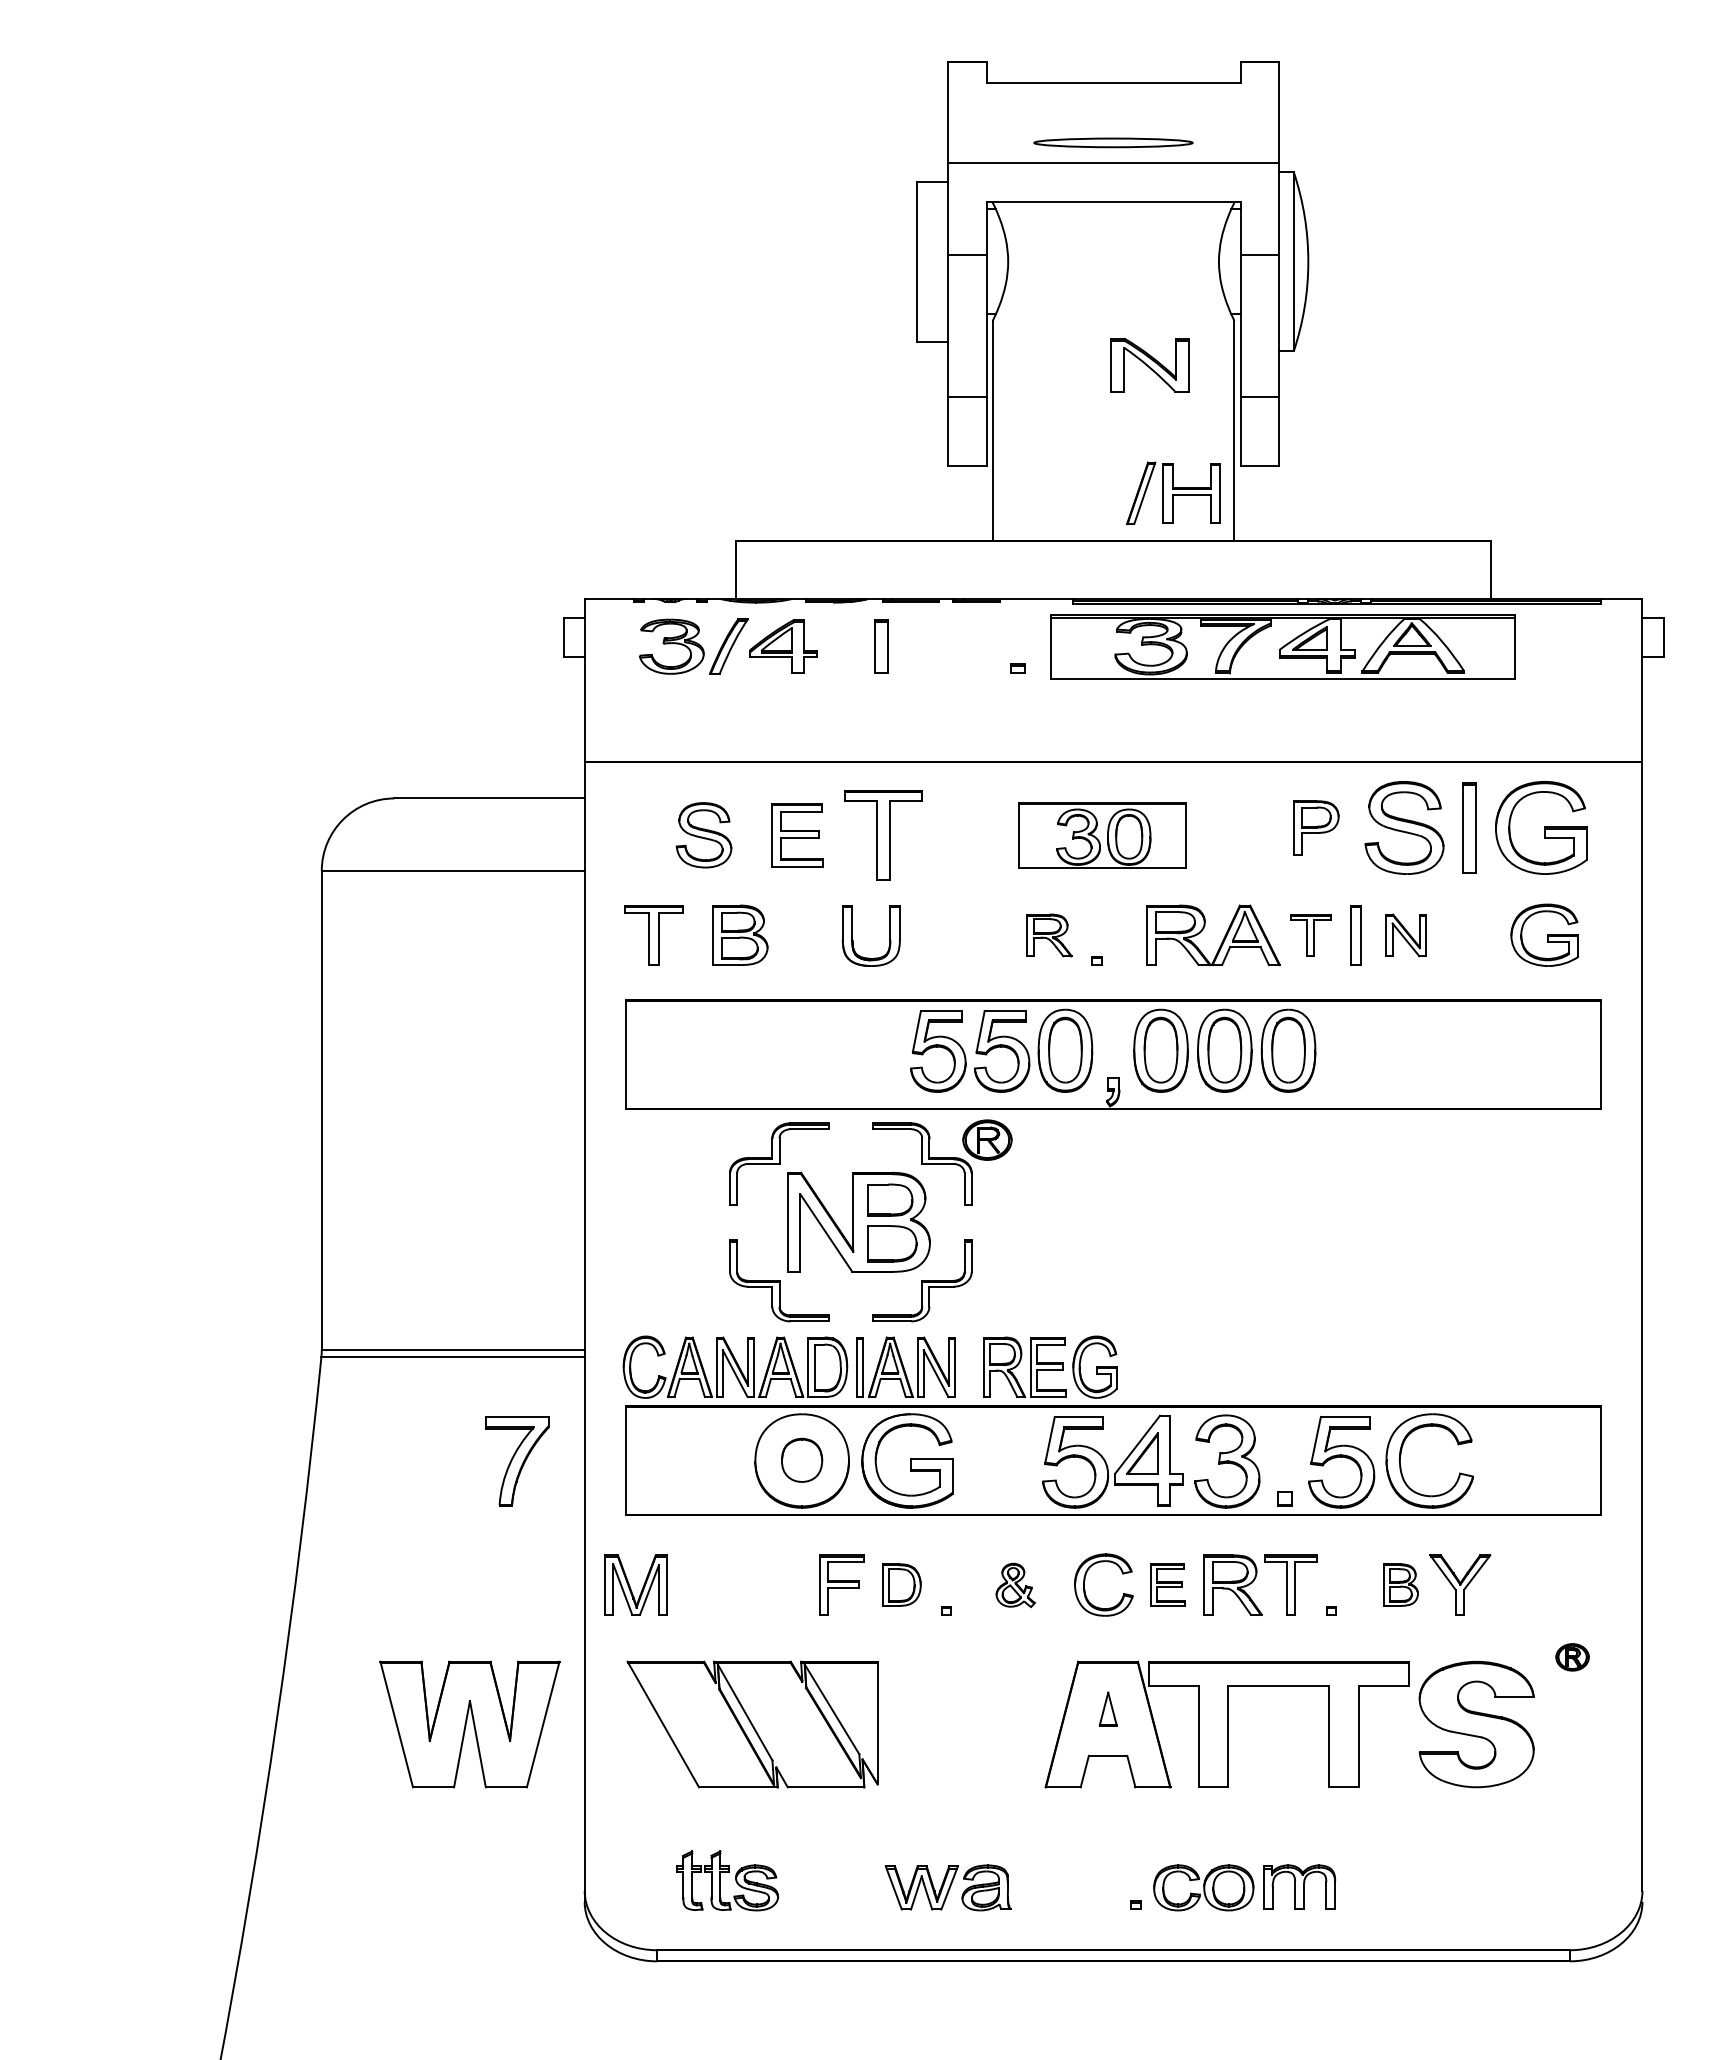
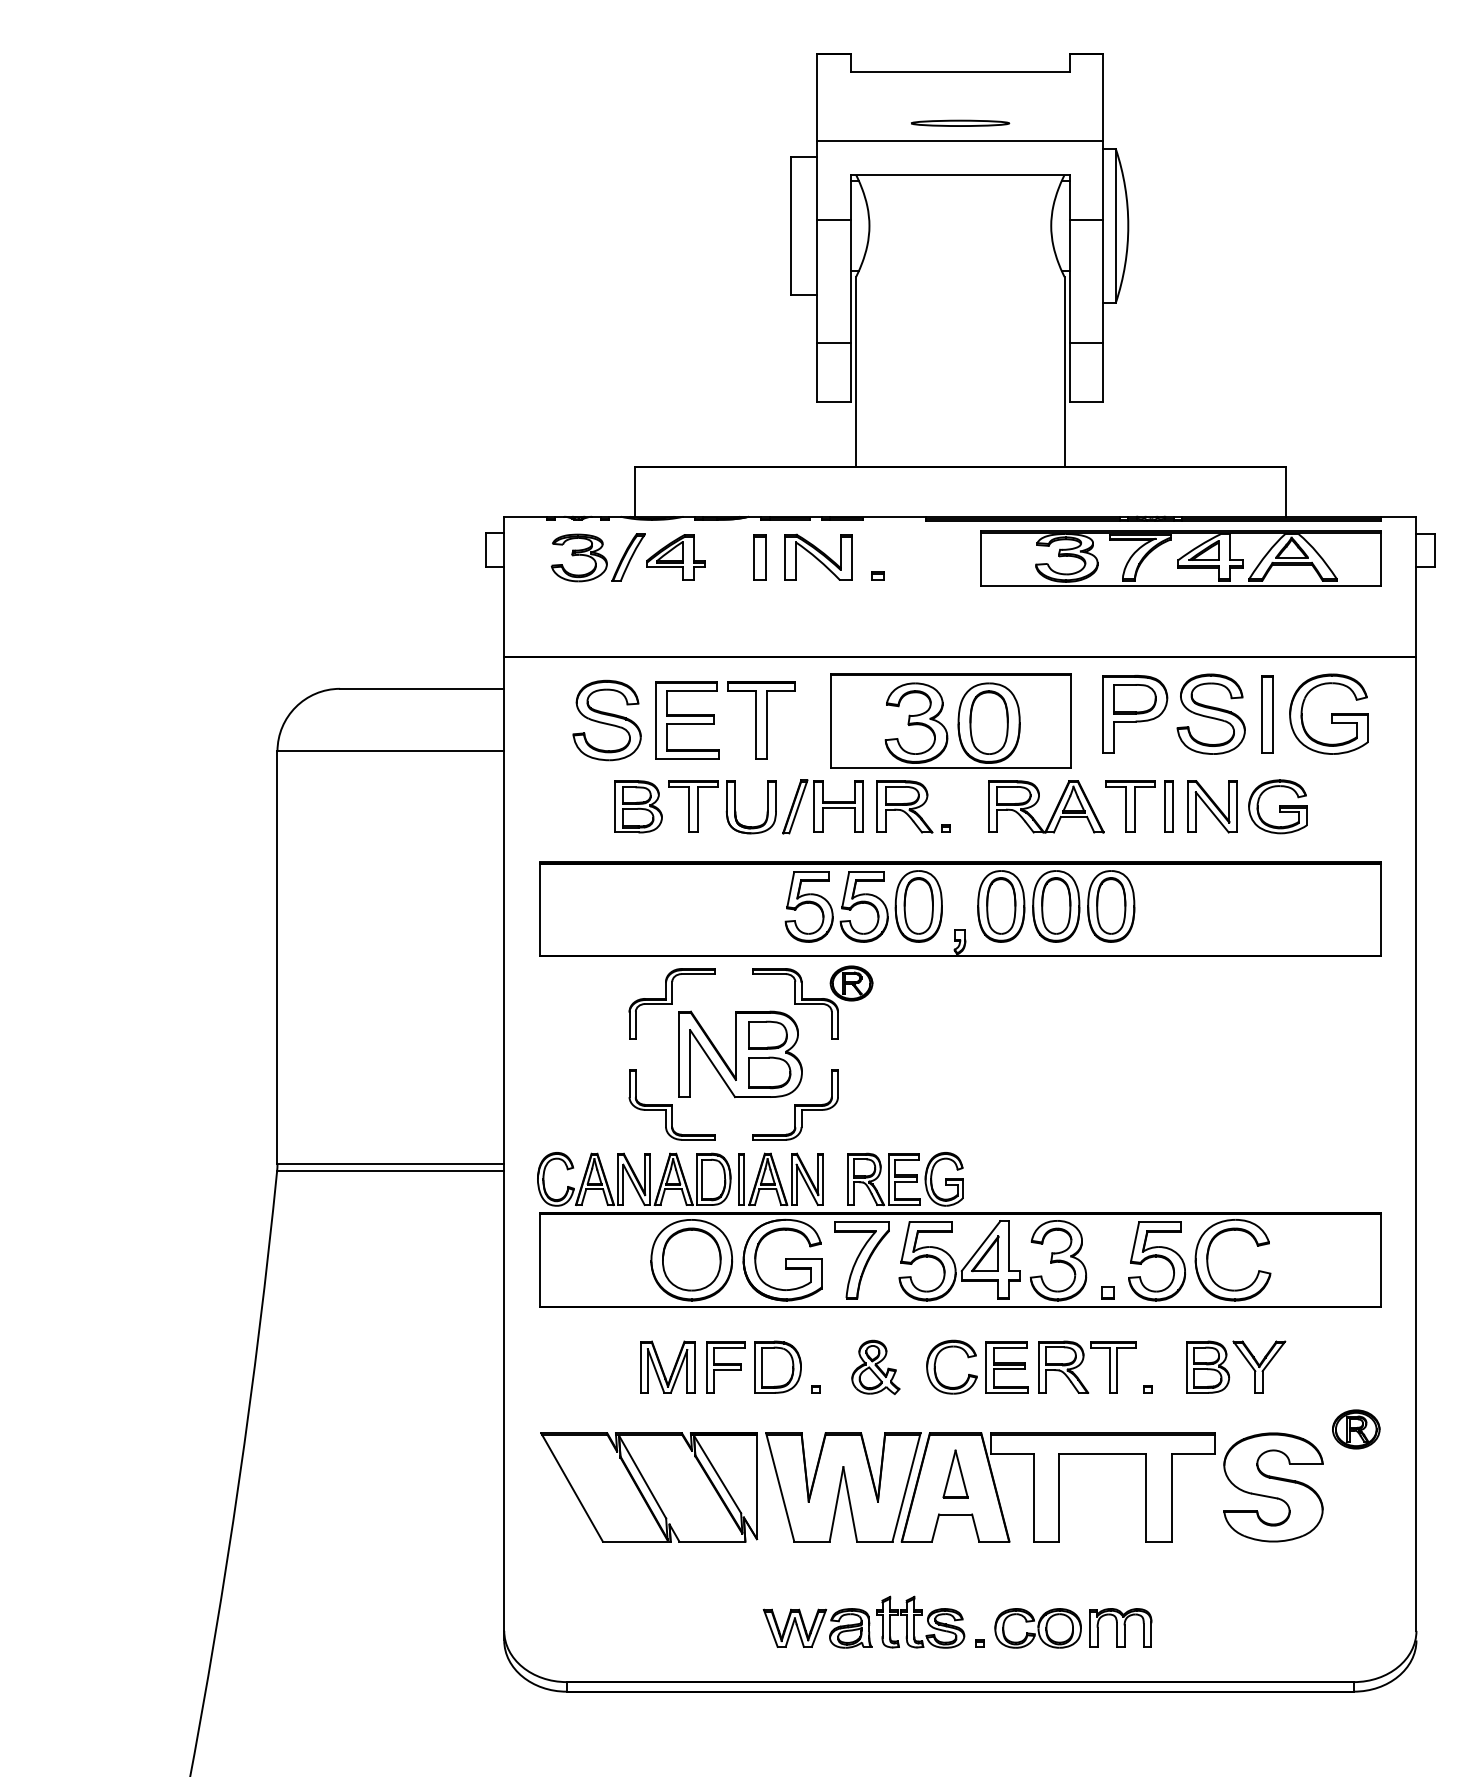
part: (1113, 142) -> (960, 123), size x0.71
part: (1149, 365) -> (817, 557), moved
part: (1173, 493) -> (823, 807), moved
part: (1282, 646) -> (1180, 557), moved
part: (1316, 827) -> (1135, 713), size x1.67
part: (703, 835) -> (606, 720), size x1.43
part: (797, 835) -> (687, 720), size x1.43
part: (1102, 835) -> (950, 720), size x1.67
part: (1544, 934) -> (1277, 806), moved
part: (653, 935) -> (692, 807), moved
part: (1049, 935) -> (905, 807), size x1.43
part: (1310, 935) -> (1130, 807), size x1.43
part: (1406, 935) -> (1212, 807), size x1.43
part: (801, 1460) -> (691, 1259), size x1.67
part: (517, 1461) -> (861, 1260), moved
part: (635, 1584) -> (667, 1366), moved
part: (901, 1584) -> (777, 1366), size x1.43
part: (1167, 1584) -> (1006, 1366), size x1.43
part: (1400, 1584) -> (1207, 1366), size x1.43
part: (1015, 1585) -> (875, 1367), size x1.43
part: (1572, 1657) -> (1356, 1429), size x1.67
part: (1108, 1708) -> (955, 1473), size x1.67
part: (469, 1724) -> (842, 1487), moved
part: (720, 1880) -> (914, 1621), moved

